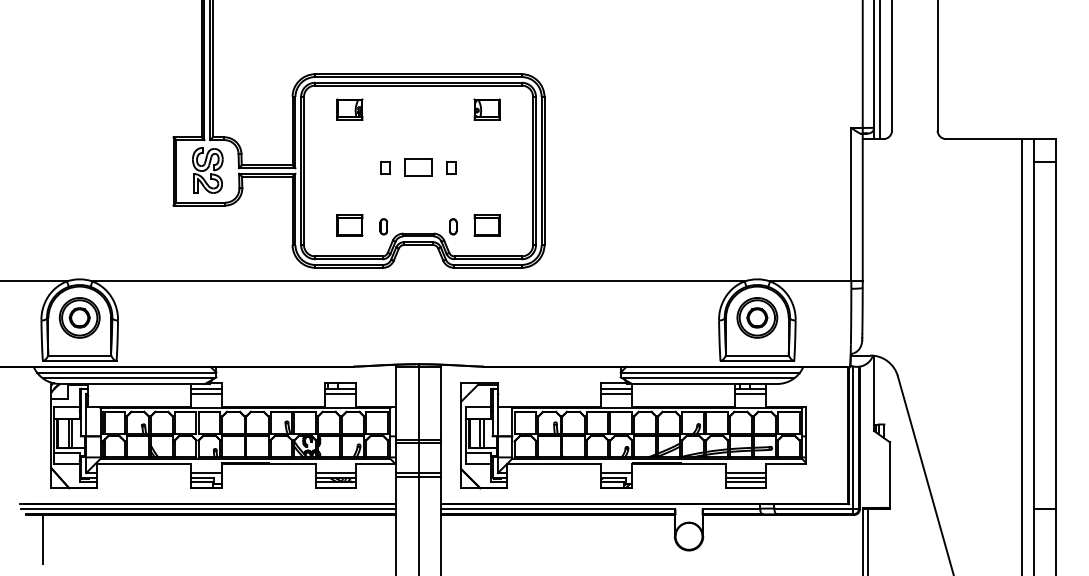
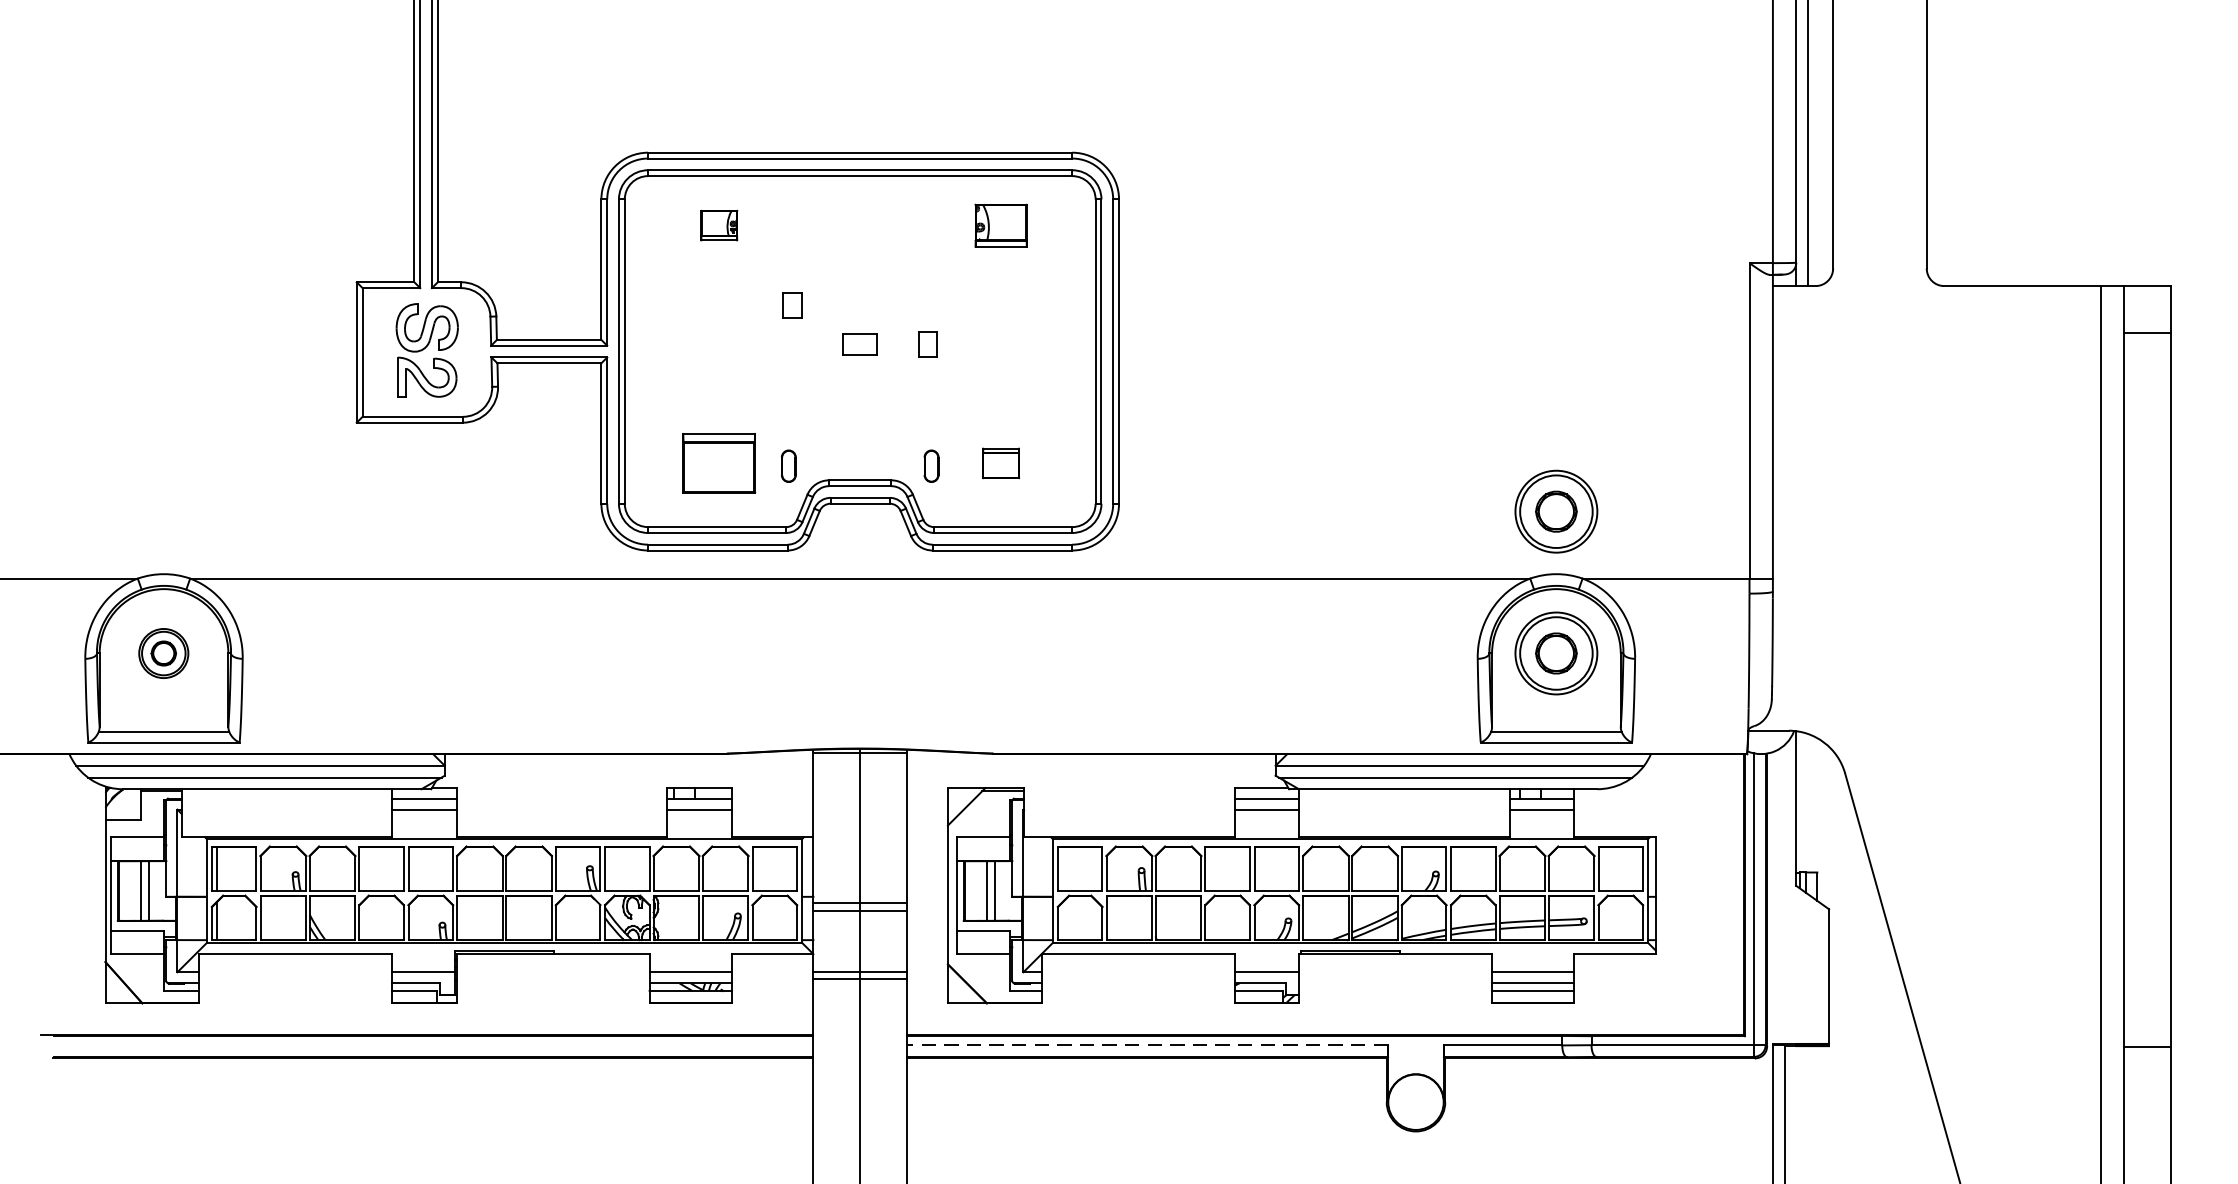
part: (349, 109) -> (718, 225), size x0.7
part: (385, 167) -> (792, 305), moved
part: (418, 167) -> (860, 344), size x0.6
part: (349, 225) -> (718, 463), size x1.4
part: (486, 225) -> (999, 463), size x0.7
part: (757, 248) -> (1556, 510), added
part: (79, 317) -> (163, 652), size x0.6
line: (207, 508) -> (426, 1045), removed
line: (557, 508) -> (1145, 1045), solid -> dashed
line: (42, 538) -> (87, 1106), removed

